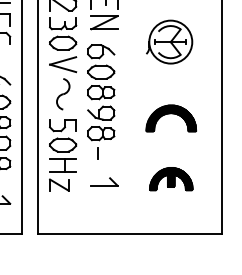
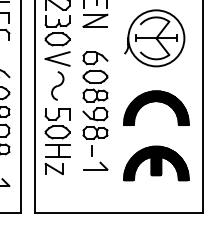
part: (169, 42) -> (154, 38), size x1.43
part: (101, 101) -> (95, 103), moved
part: (171, 117) -> (156, 107), size x1.43
part: (171, 179) -> (156, 163), size x1.67

